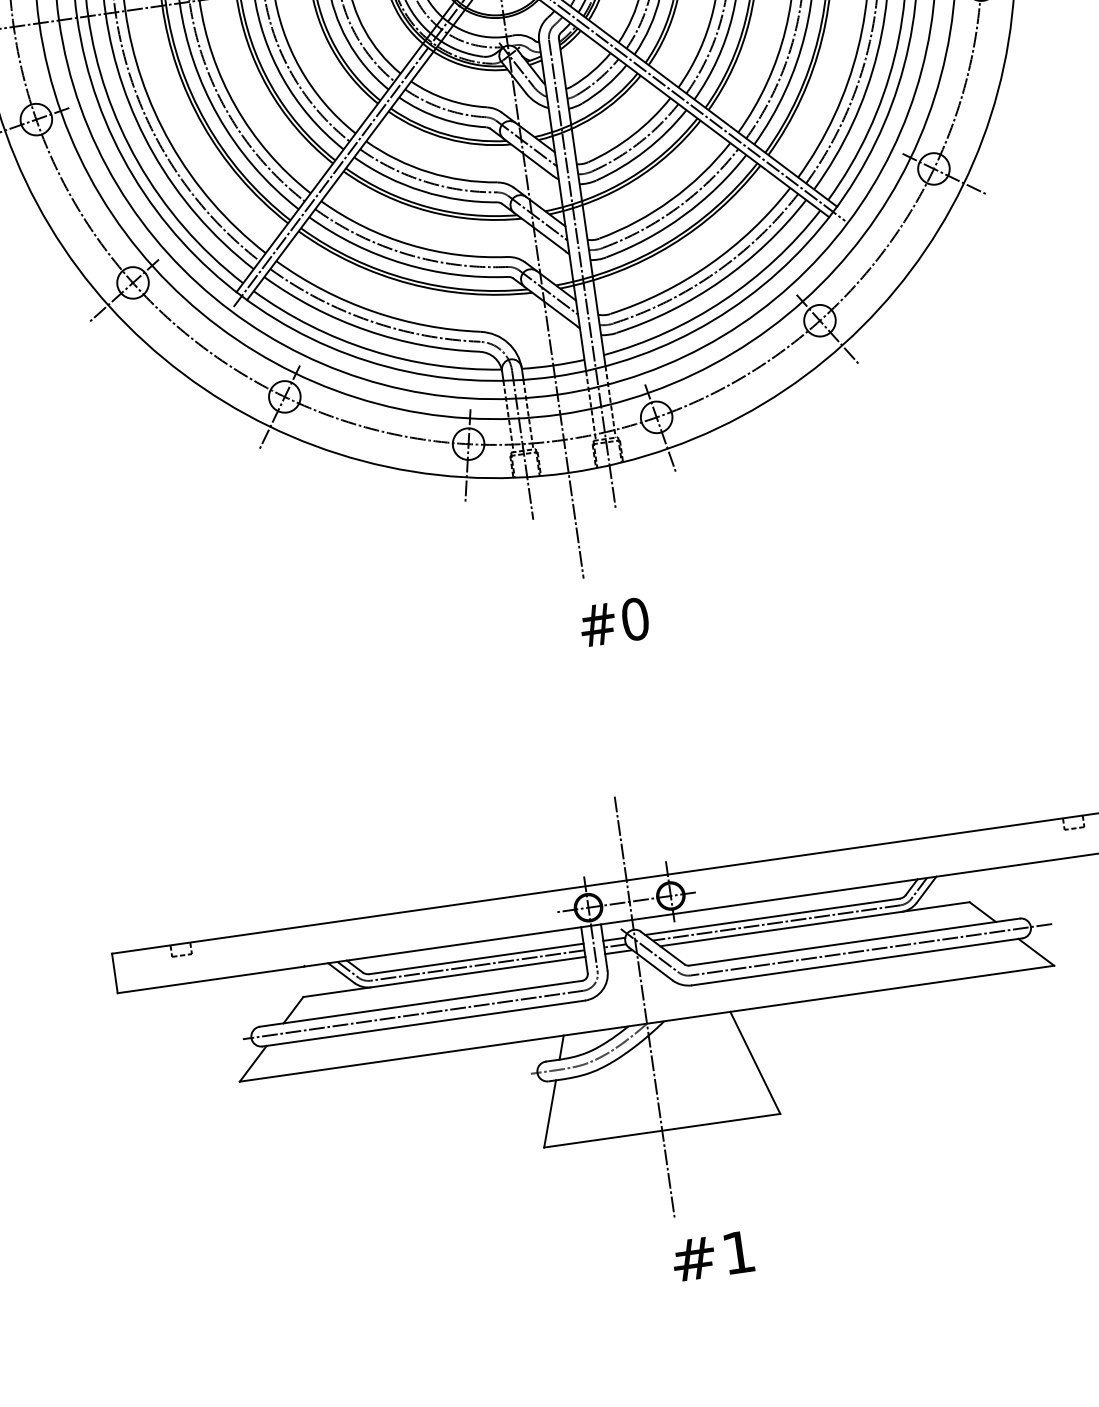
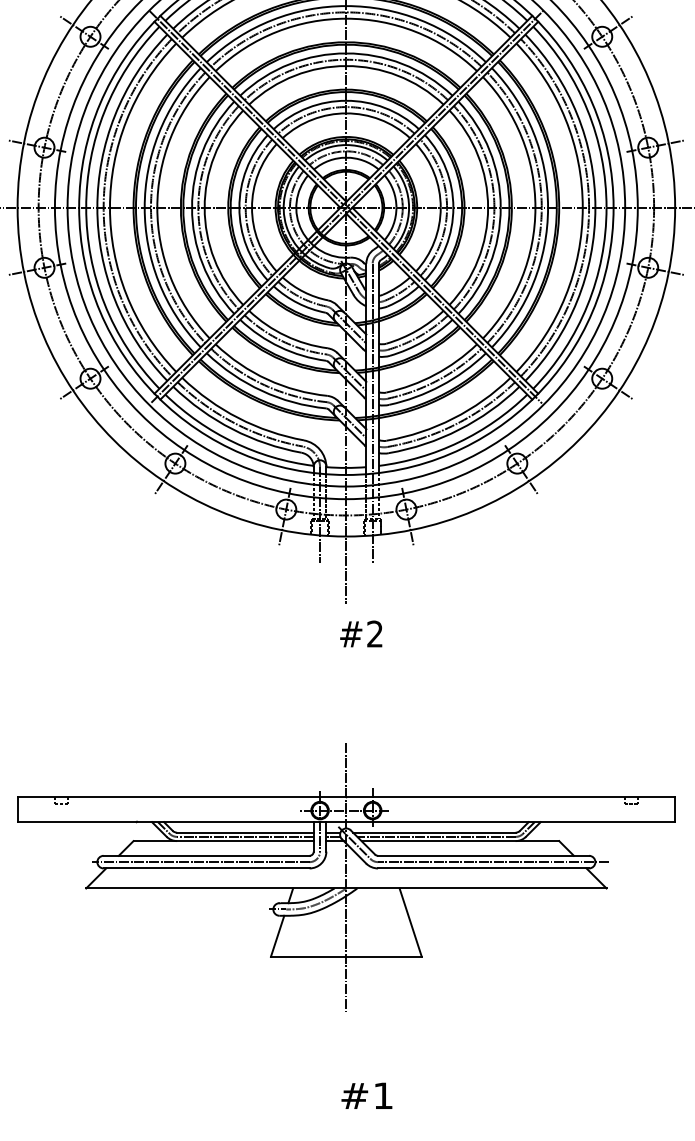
text: (635, 618) -> (375, 633), #0 -> #2
text: (712, 1255) -> (366, 1095), moved

